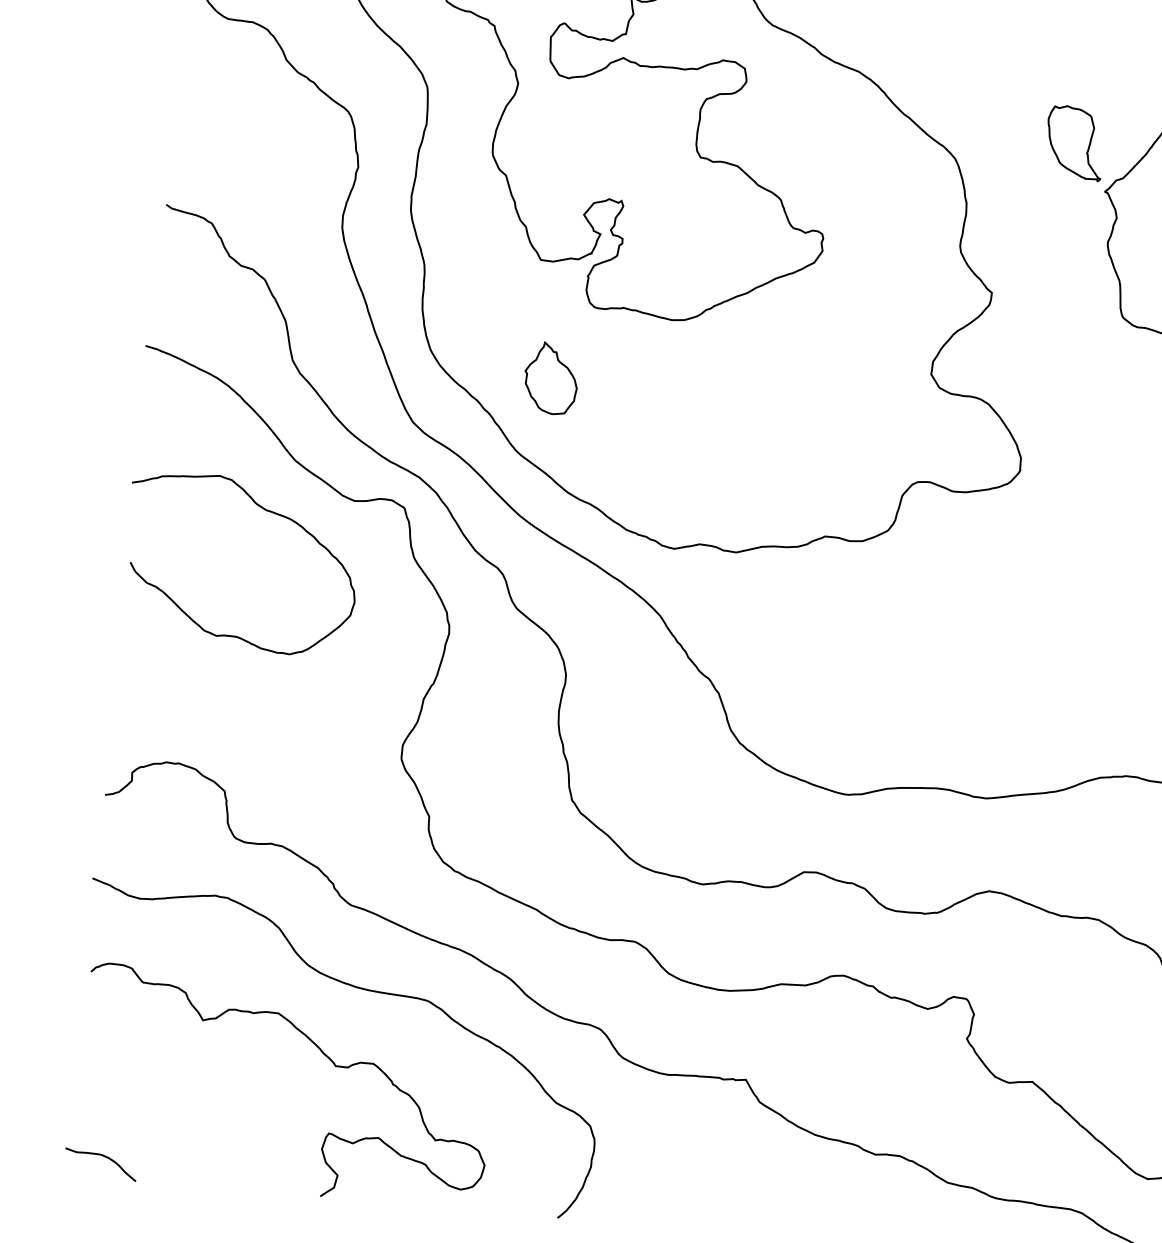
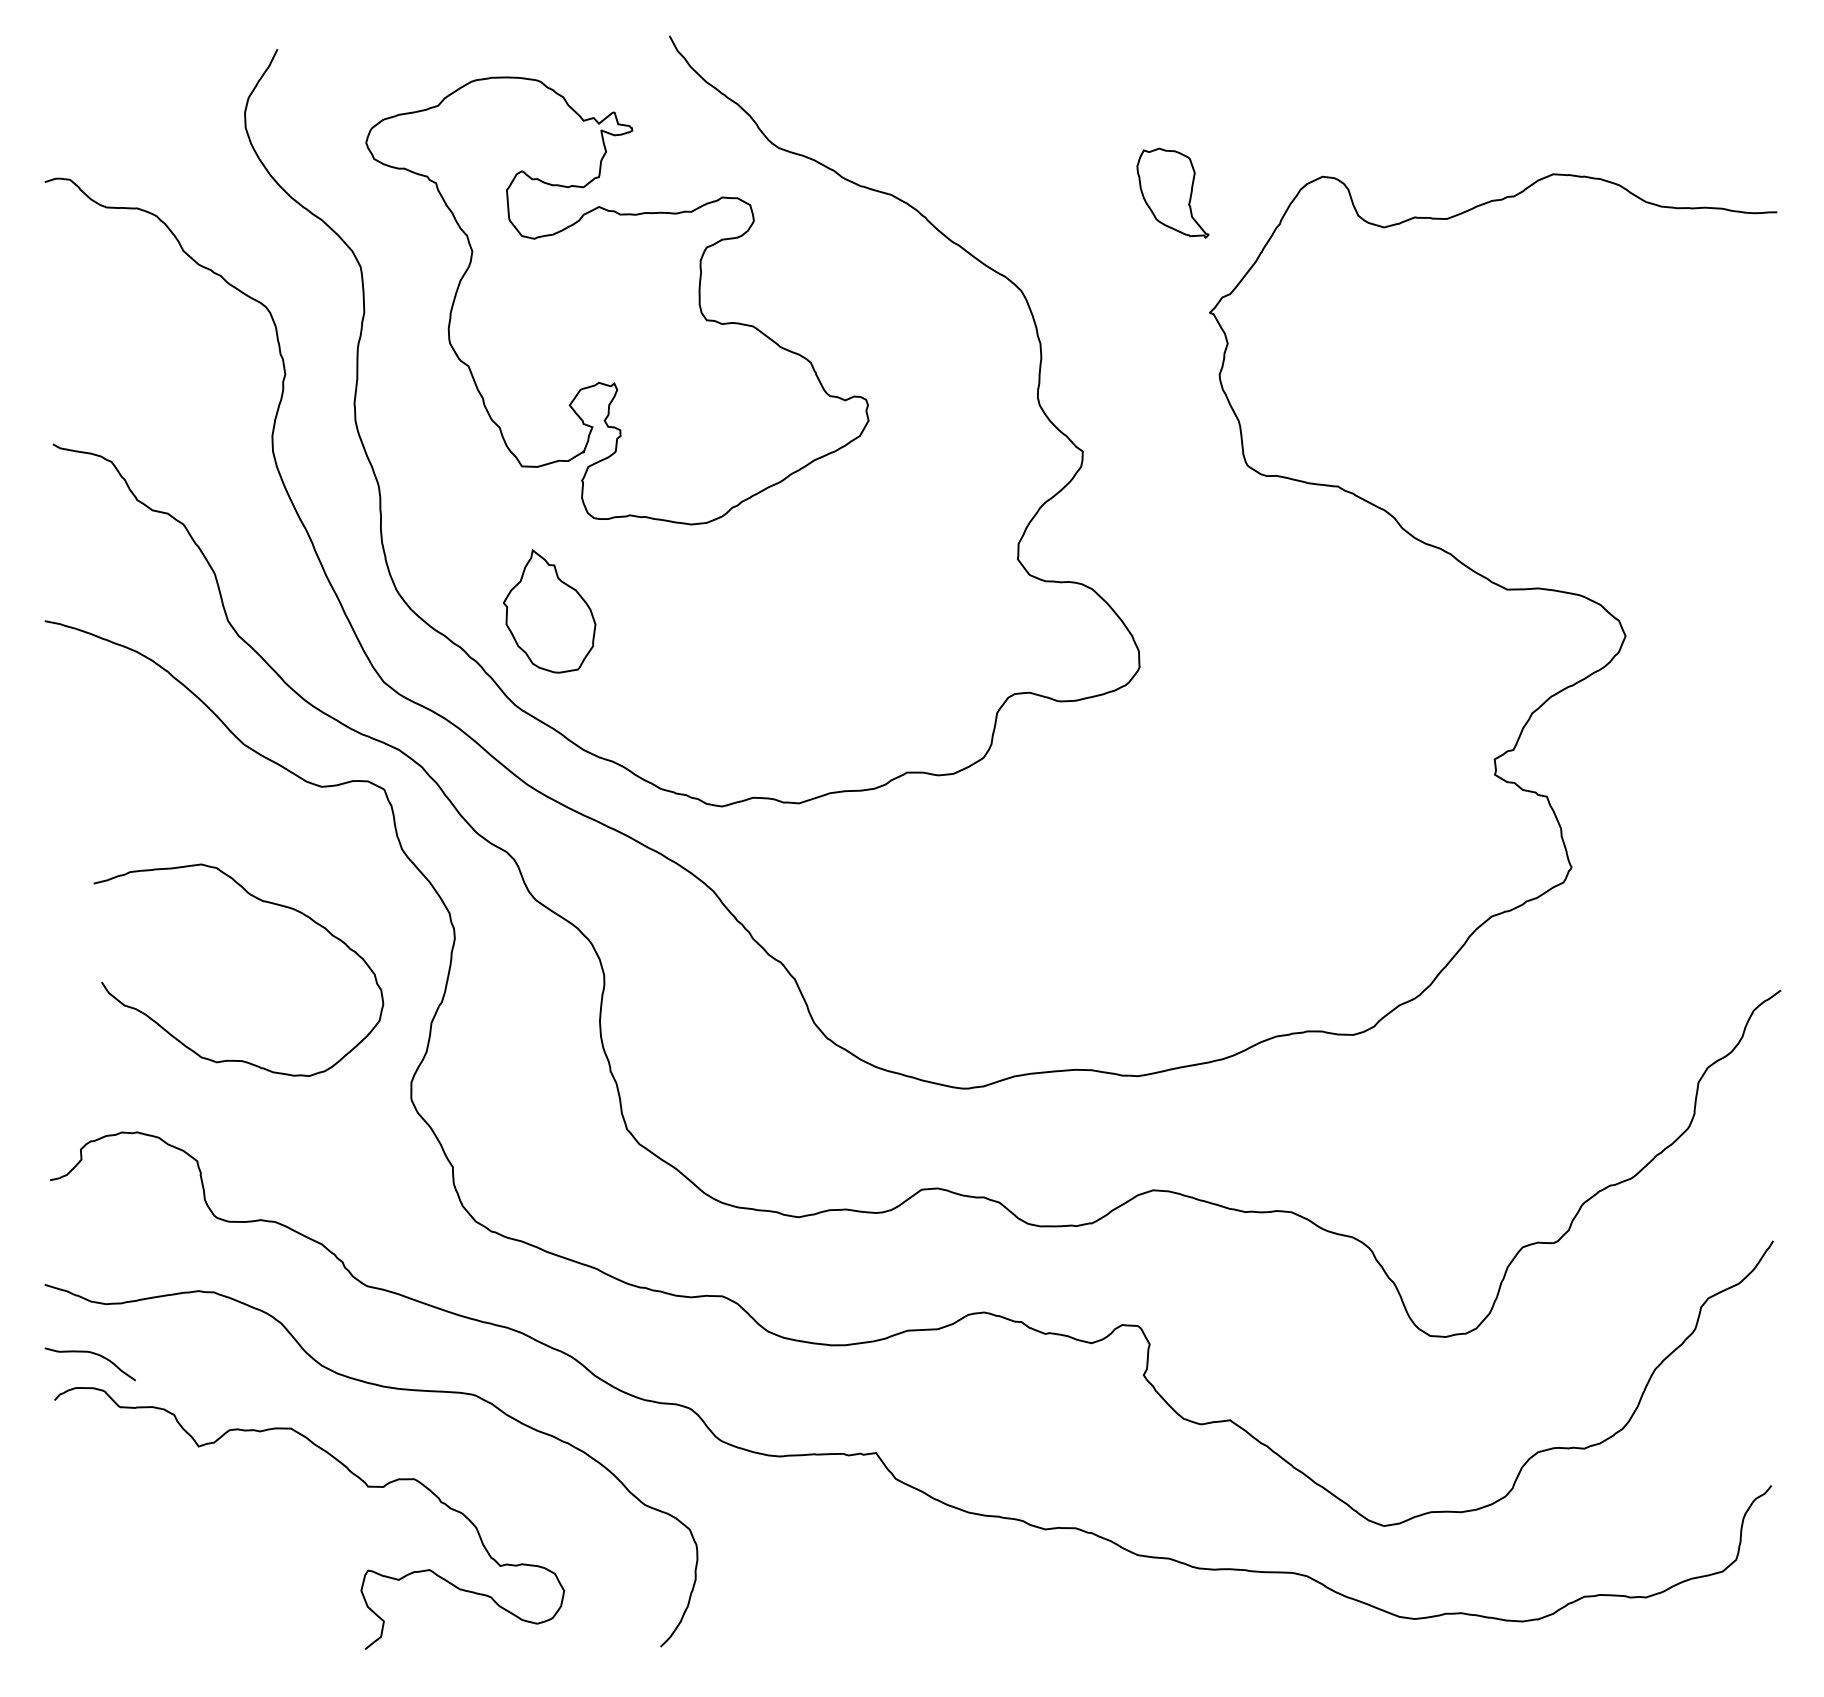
part: (1074, 142) -> (1172, 192), moved
part: (550, 378) -> (548, 611), size x1.4
curve: (266, 511) -> (263, 902), moved
curve: (104, 1157) -> (93, 1354), moved

